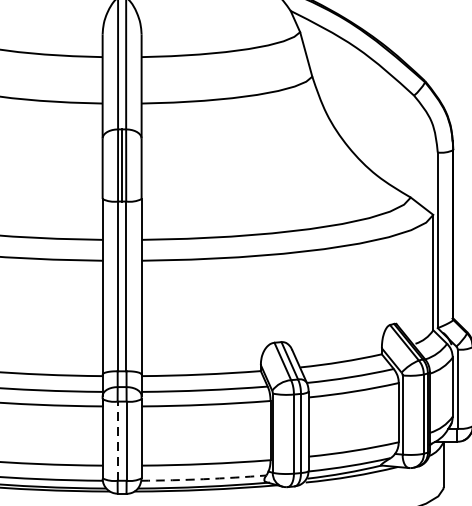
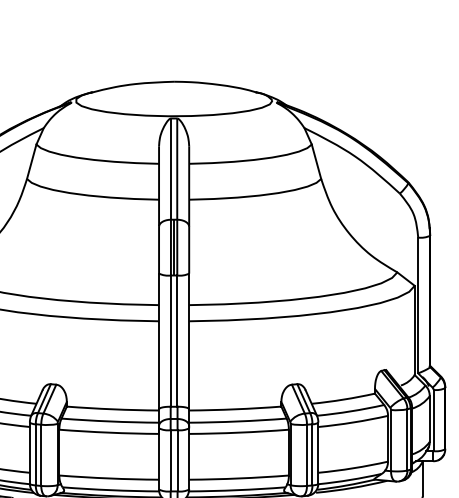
line: (117, 440) -> (170, 460), dashed -> solid
arc: (204, 479) -> (237, 490), dashed -> solid

